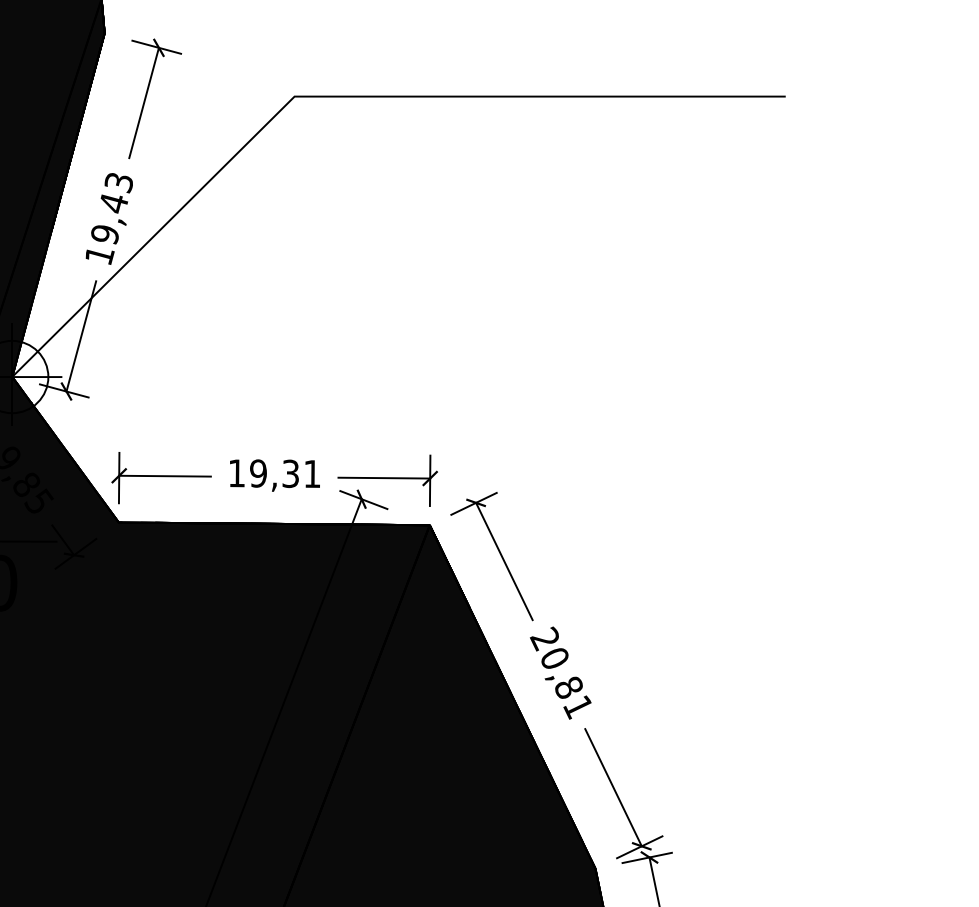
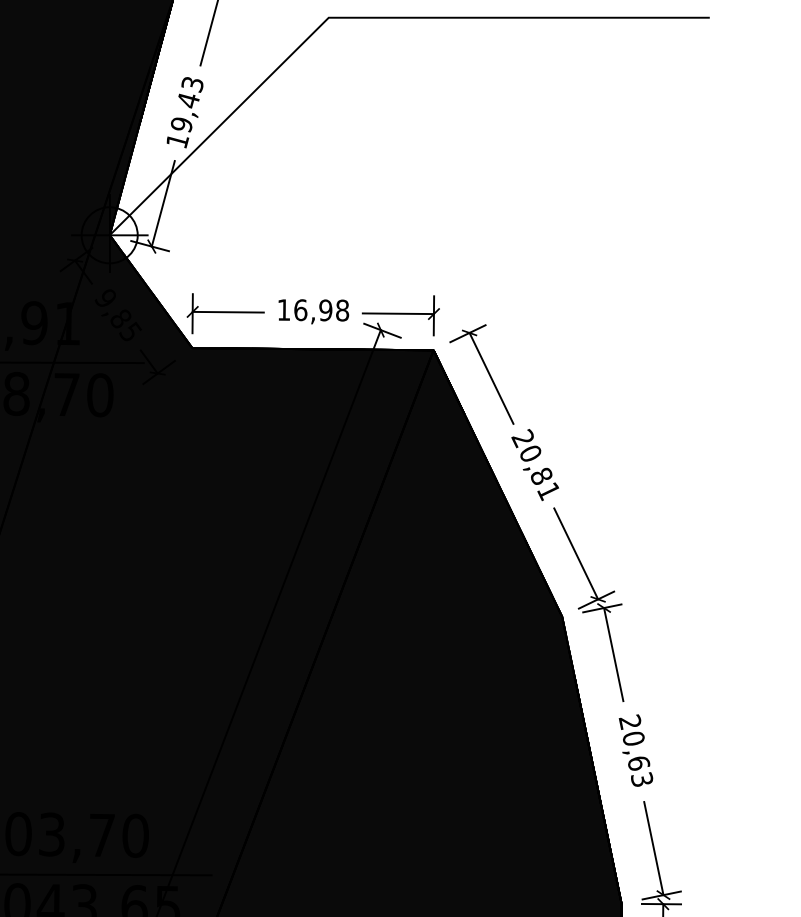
text: (285, 473) -> (321, 310), 19,31 -> 16,98

